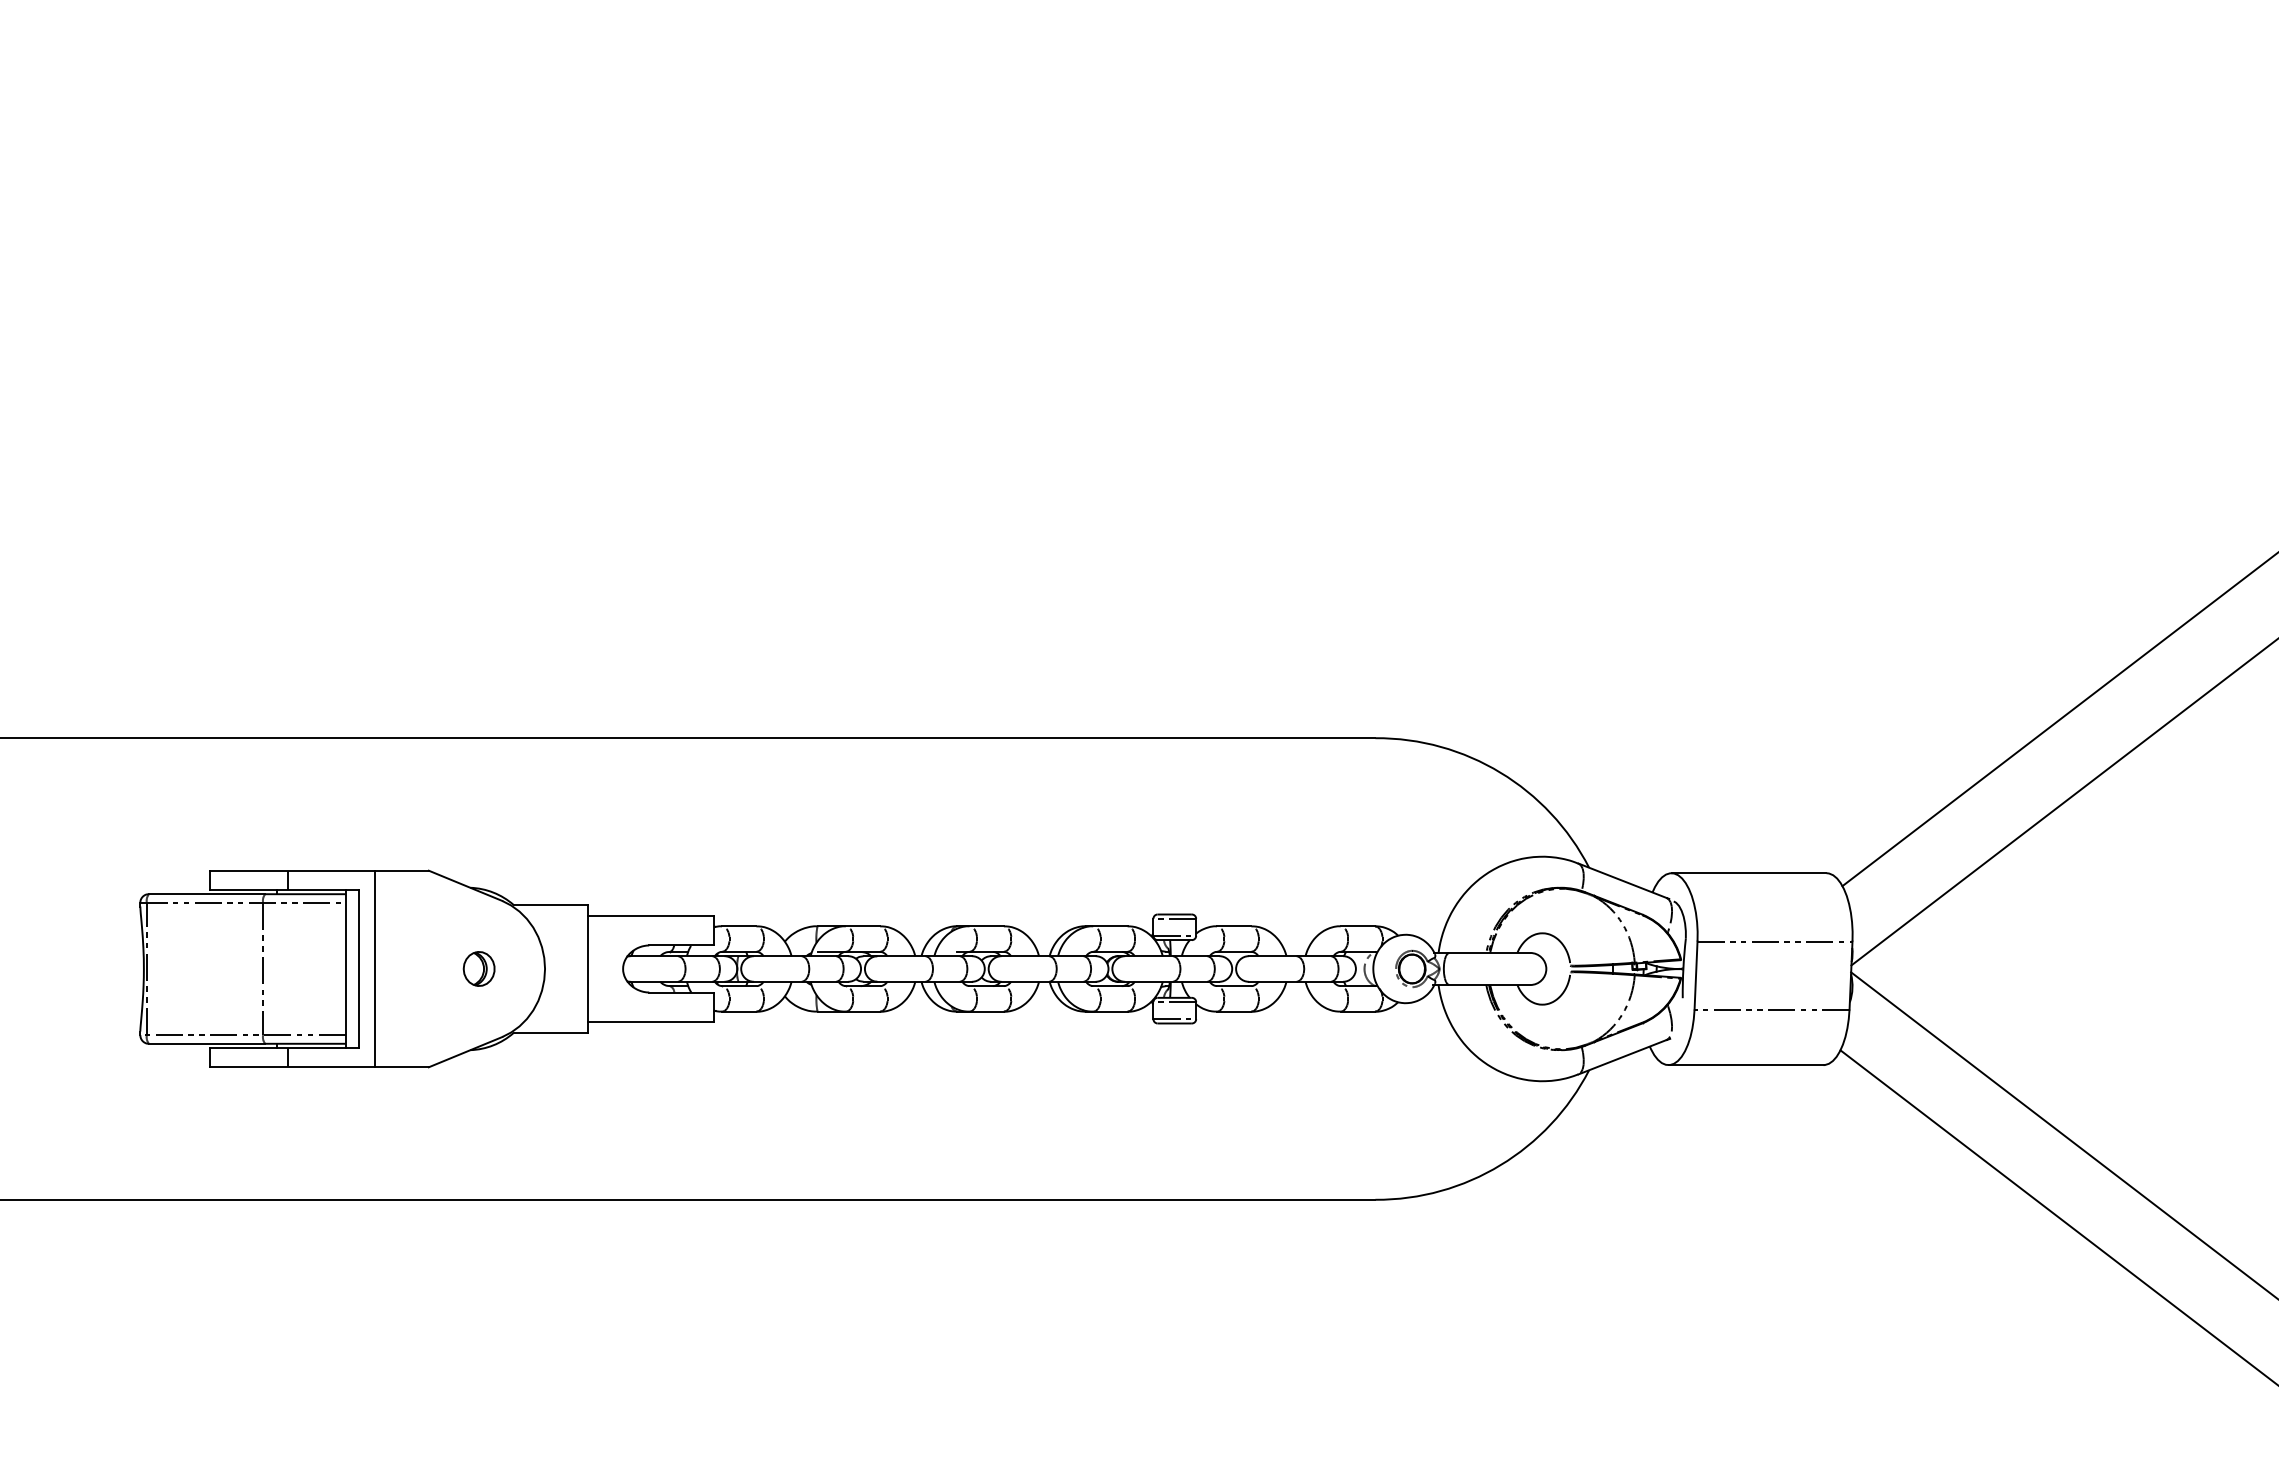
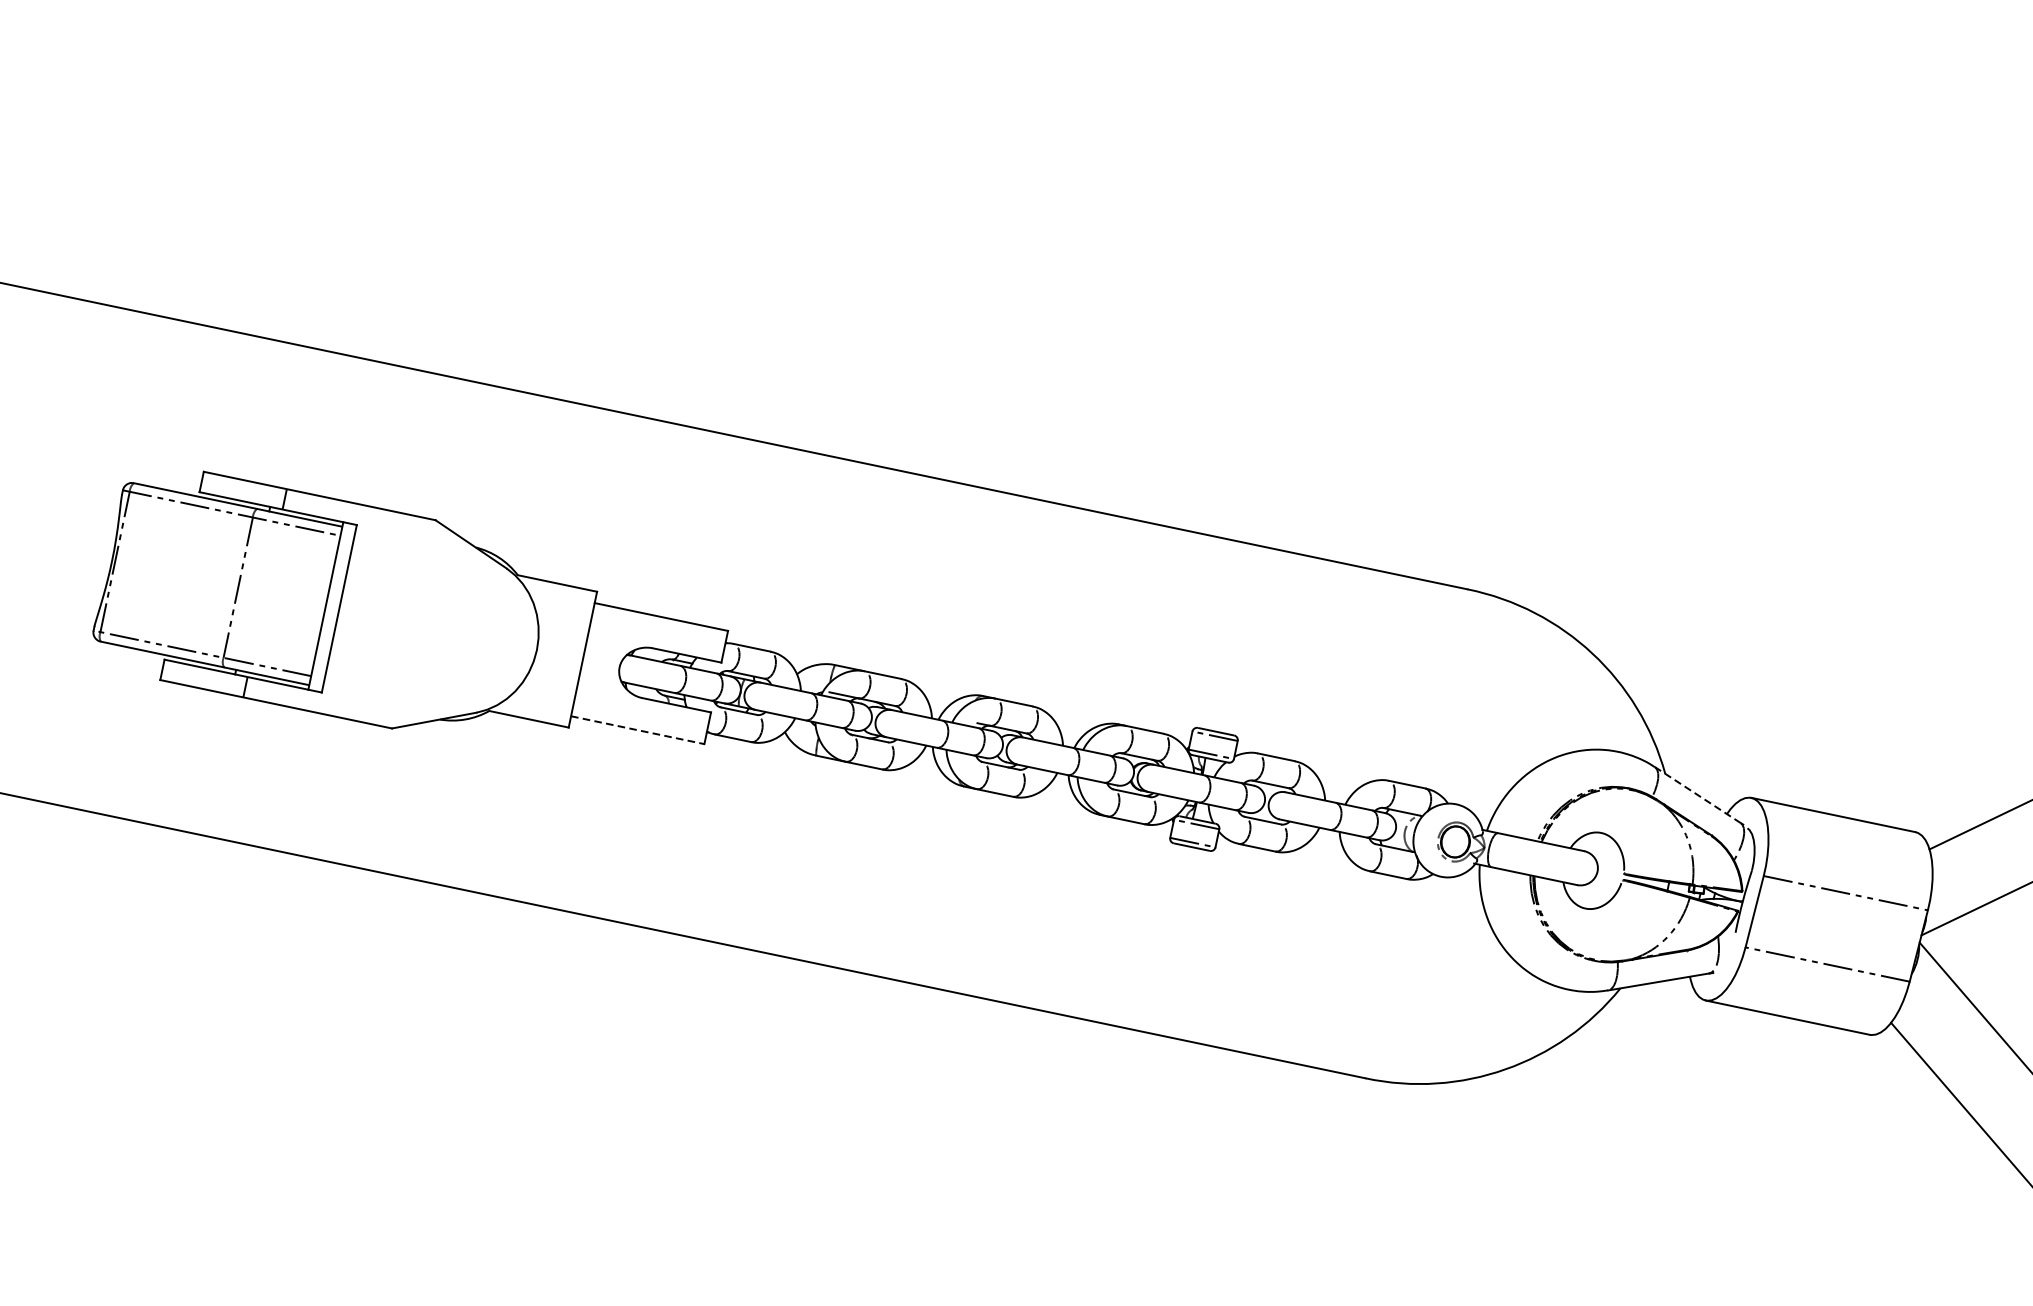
line: (1622, 880) -> (1697, 794), solid -> dashed
line: (374, 968) -> (356, 611), removed
part: (478, 968) -> (466, 634), removed
line: (651, 1022) -> (637, 730), solid -> dashed

